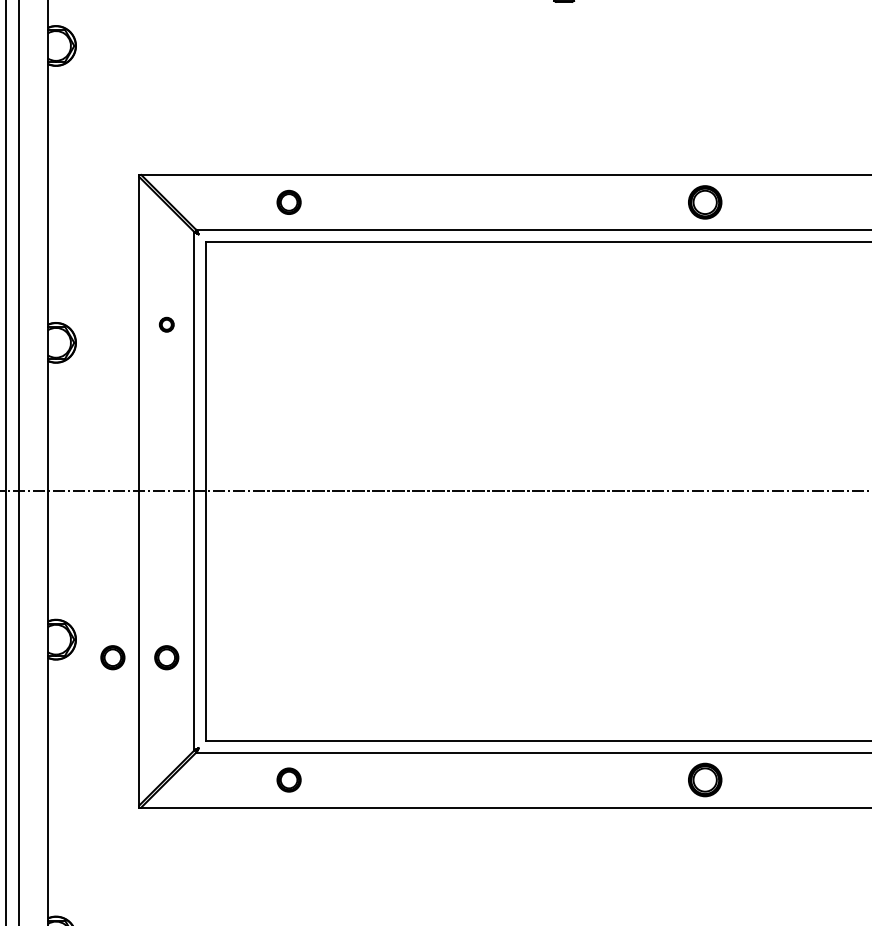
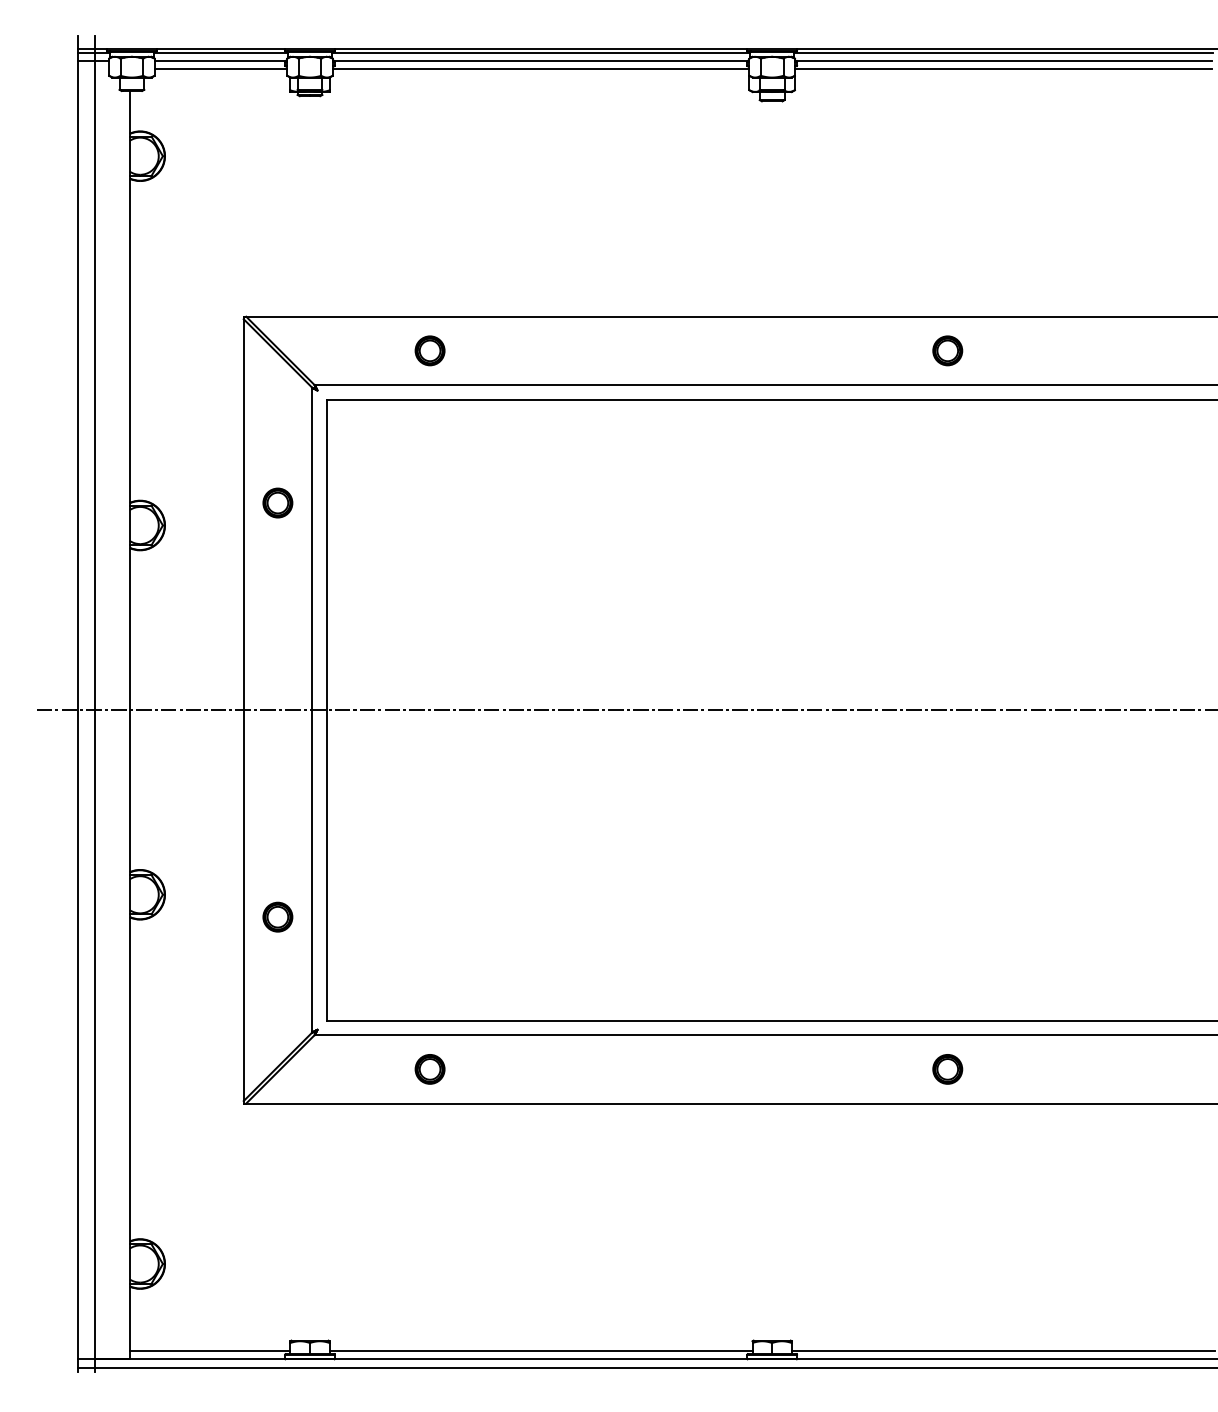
part: (705, 202) -> (947, 350), size x0.71
part: (166, 324) -> (277, 502), size x1.67
part: (112, 657) -> (210, 916), removed
part: (705, 780) -> (947, 1069), size x0.71

